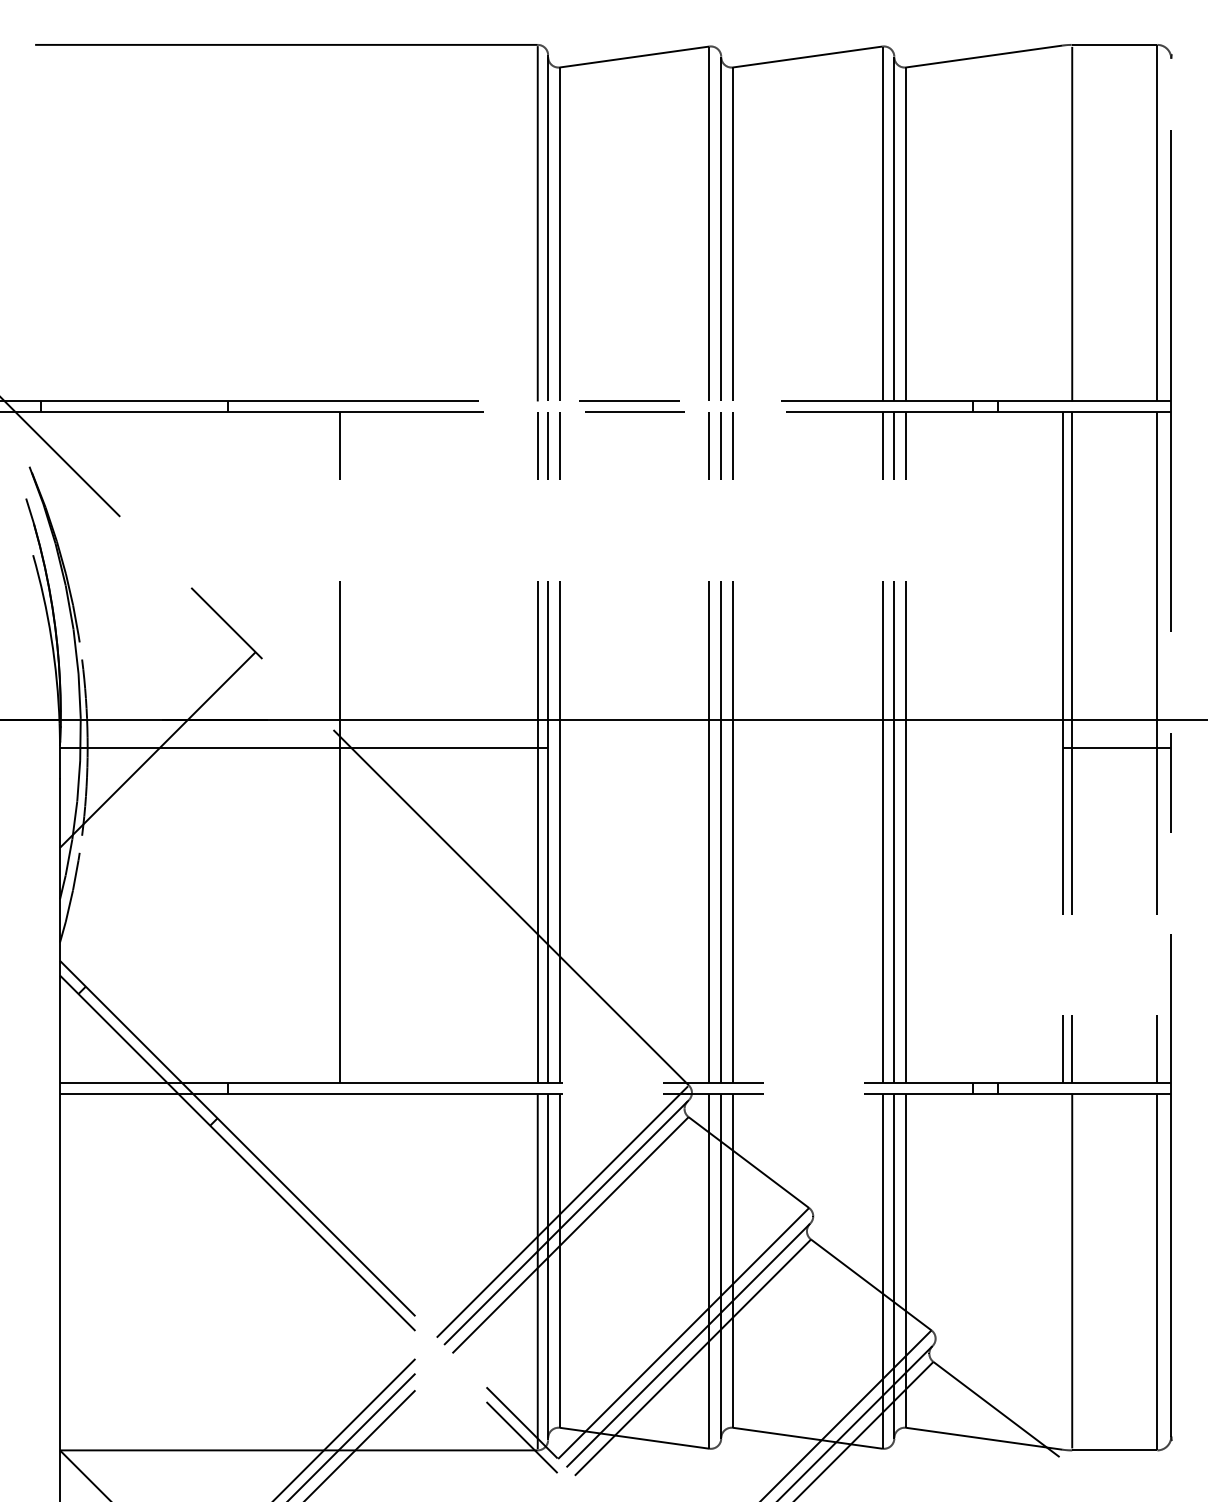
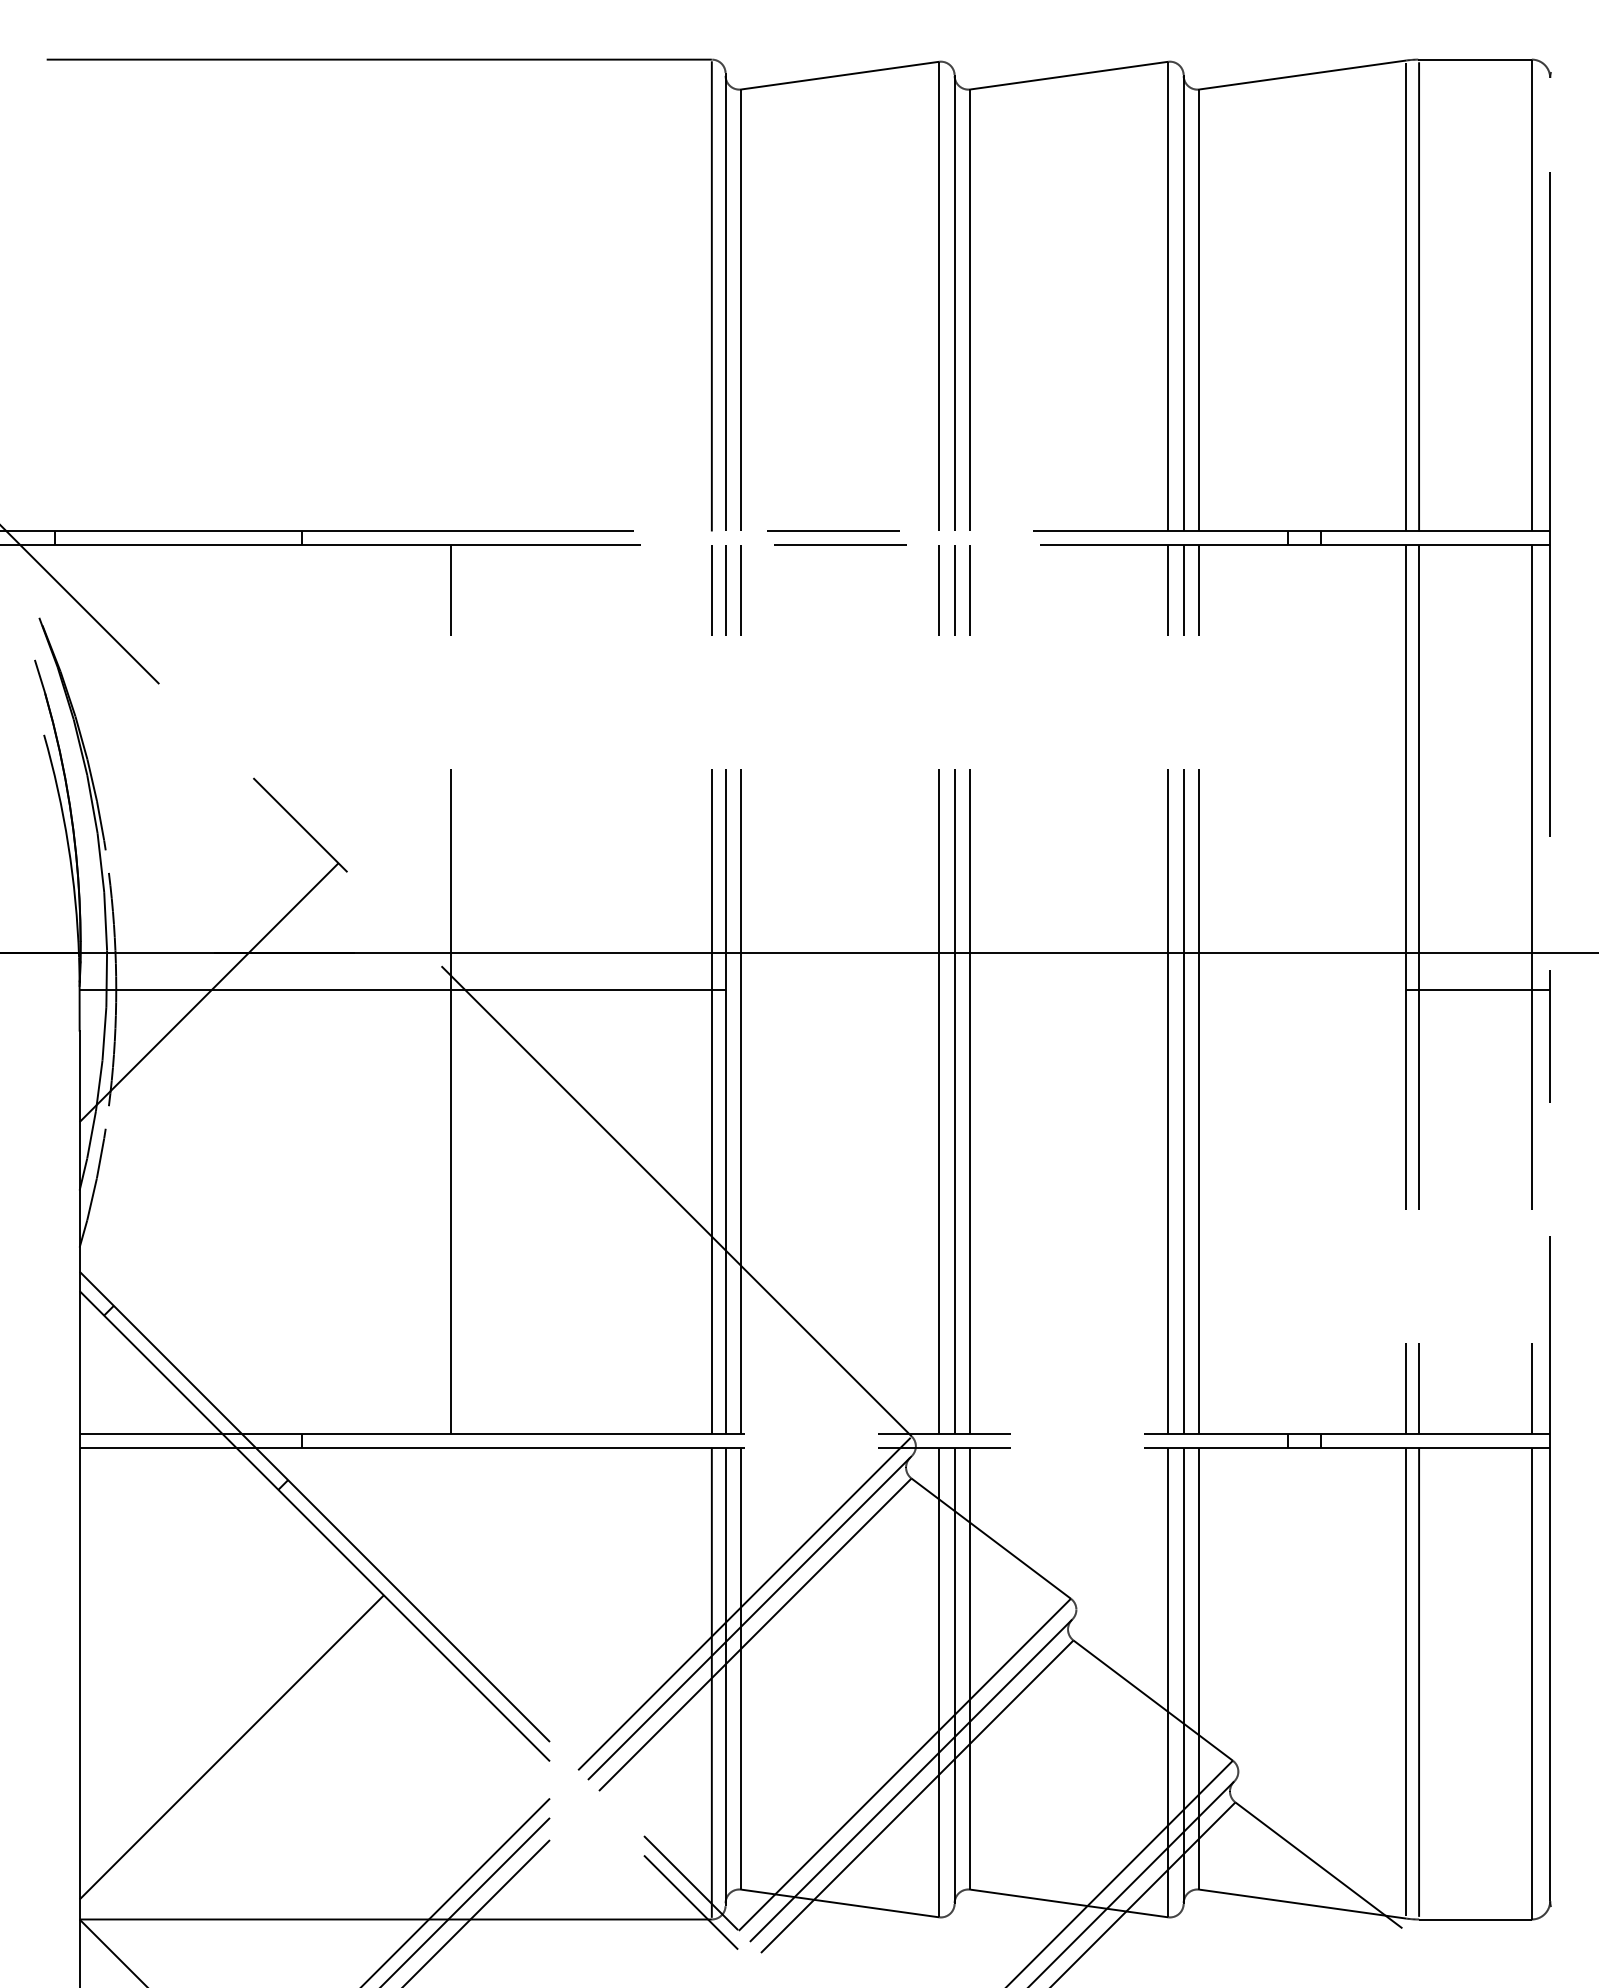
line: (1062, 224) -> (1406, 297), added
line: (1062, 1270) -> (1406, 1681), added
line: (174, 1320) -> (231, 1747), added

